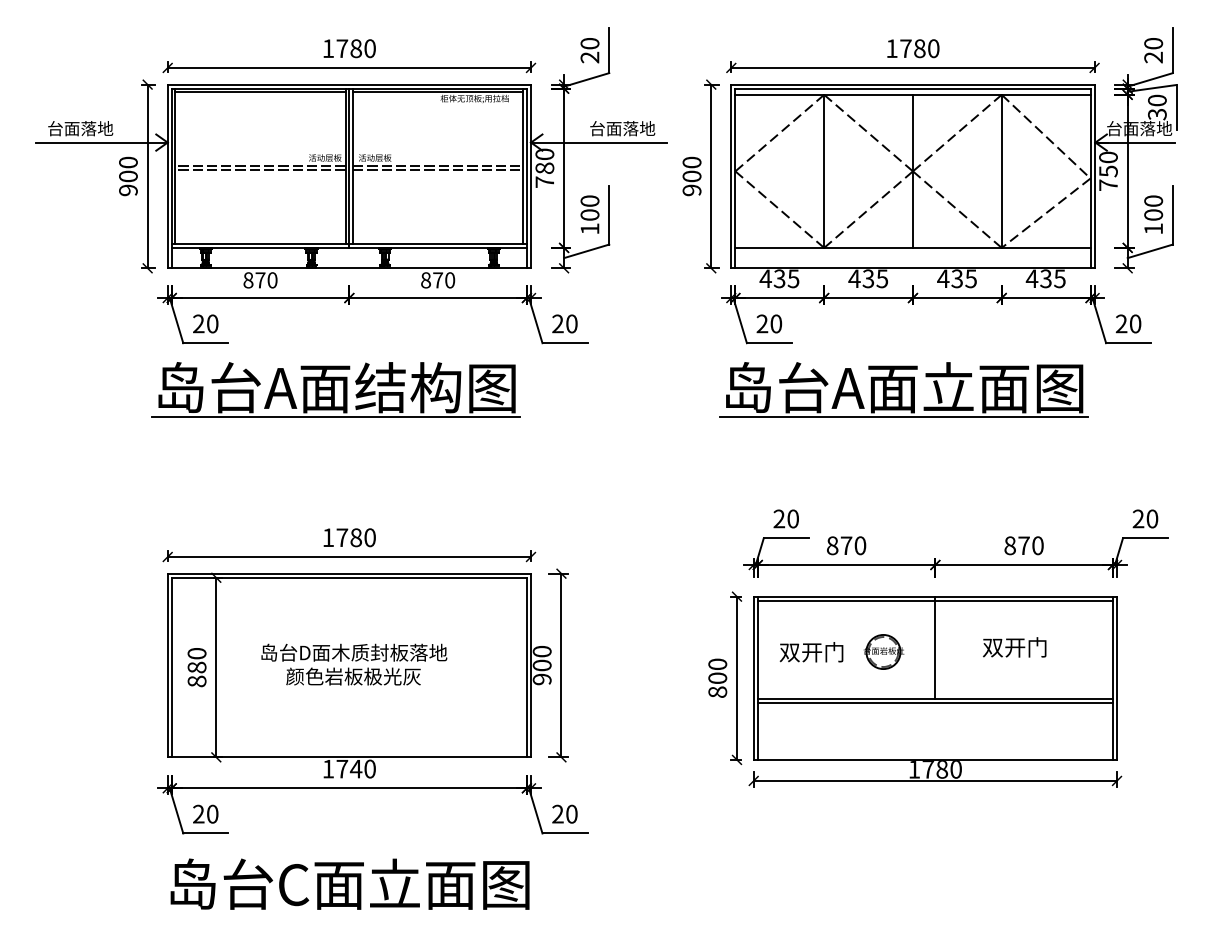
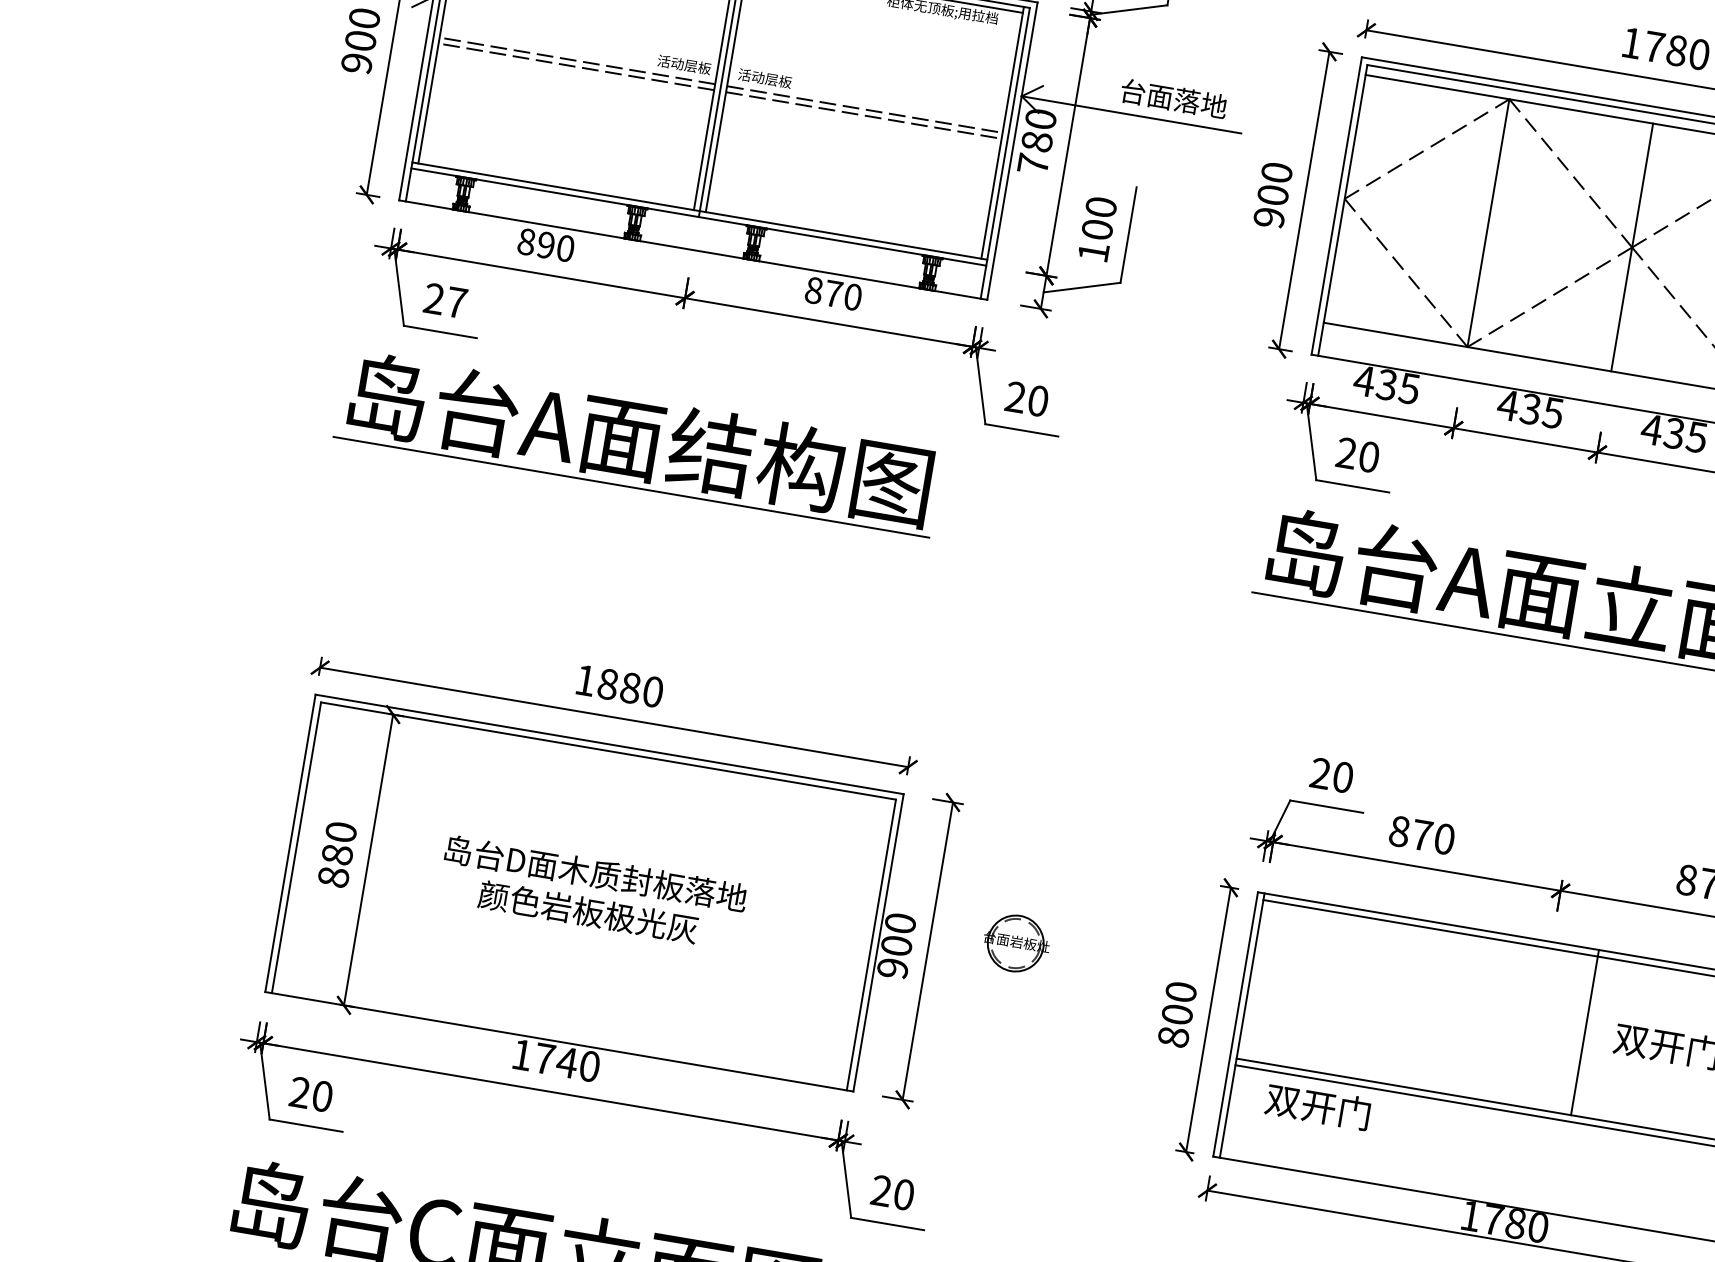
text: (260, 280) -> (546, 245), 870 -> 890
text: (212, 323) -> (456, 301), 20 -> 27
text: (342, 537) -> (608, 683), 1780 -> 1880
line: (935, 647) -> (1585, 1032), moved
part: (883, 651) -> (1015, 942), moved
text: (811, 652) -> (1317, 1107), moved

